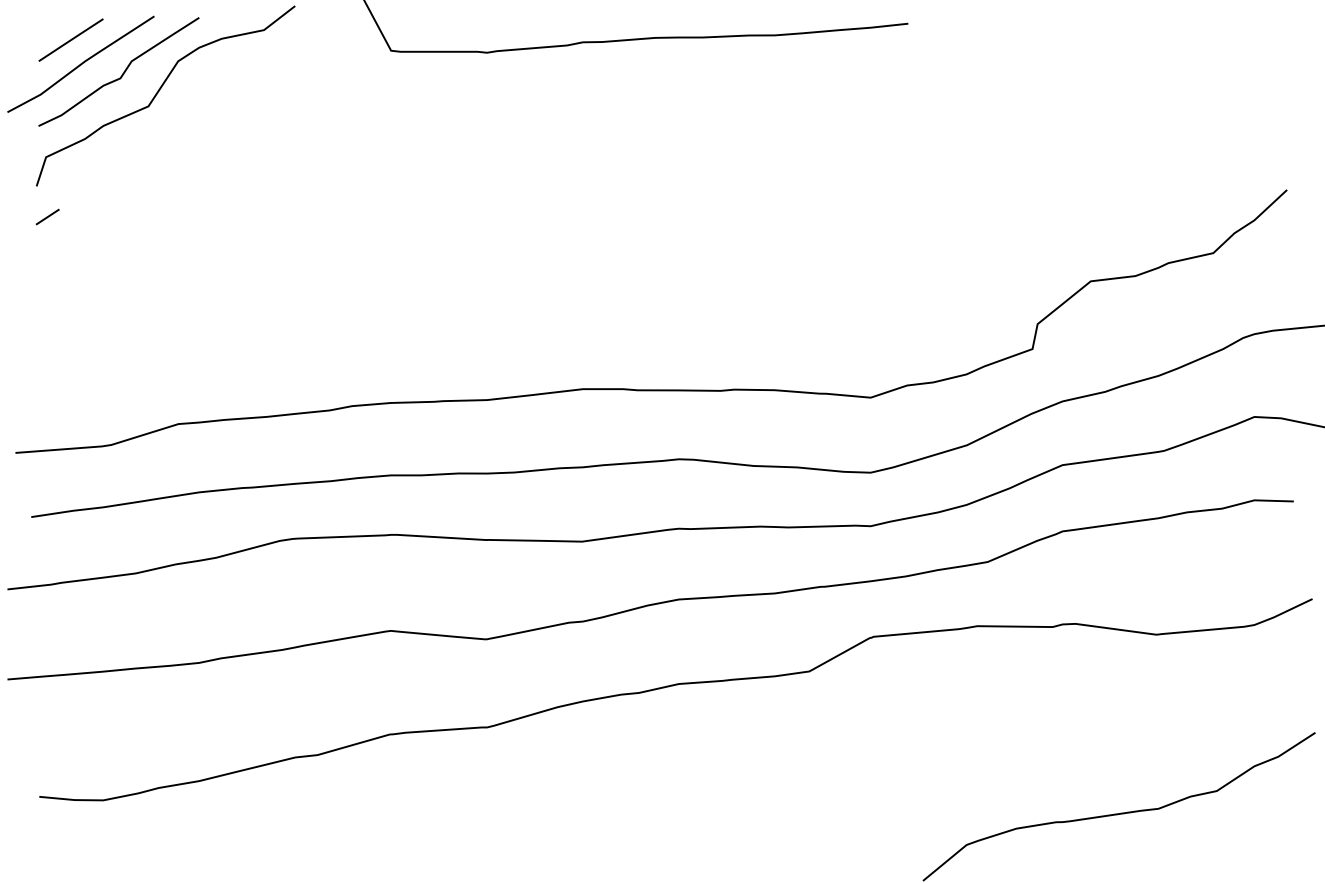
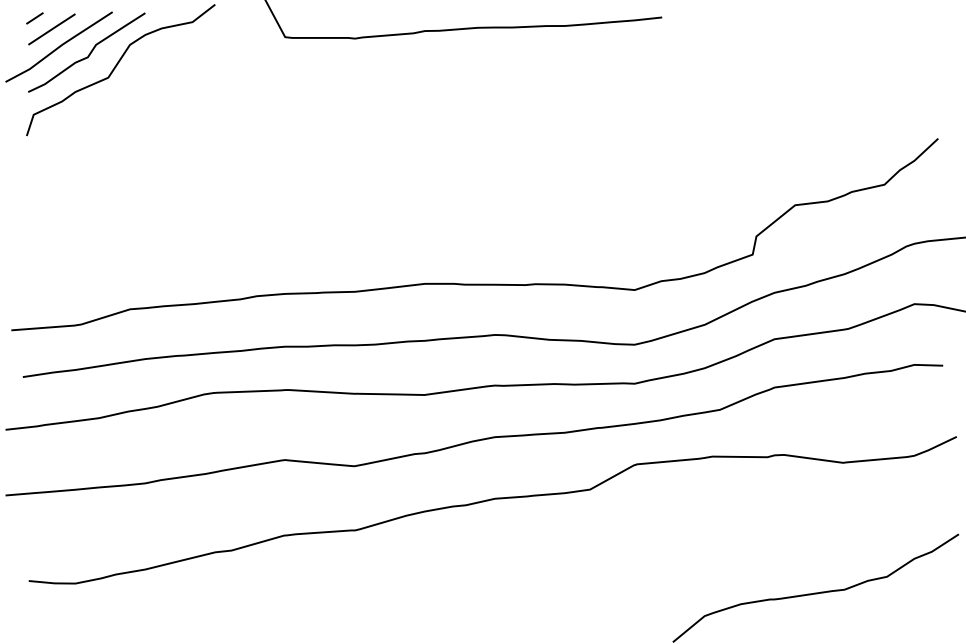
line: (47, 216) -> (34, 18), moved

